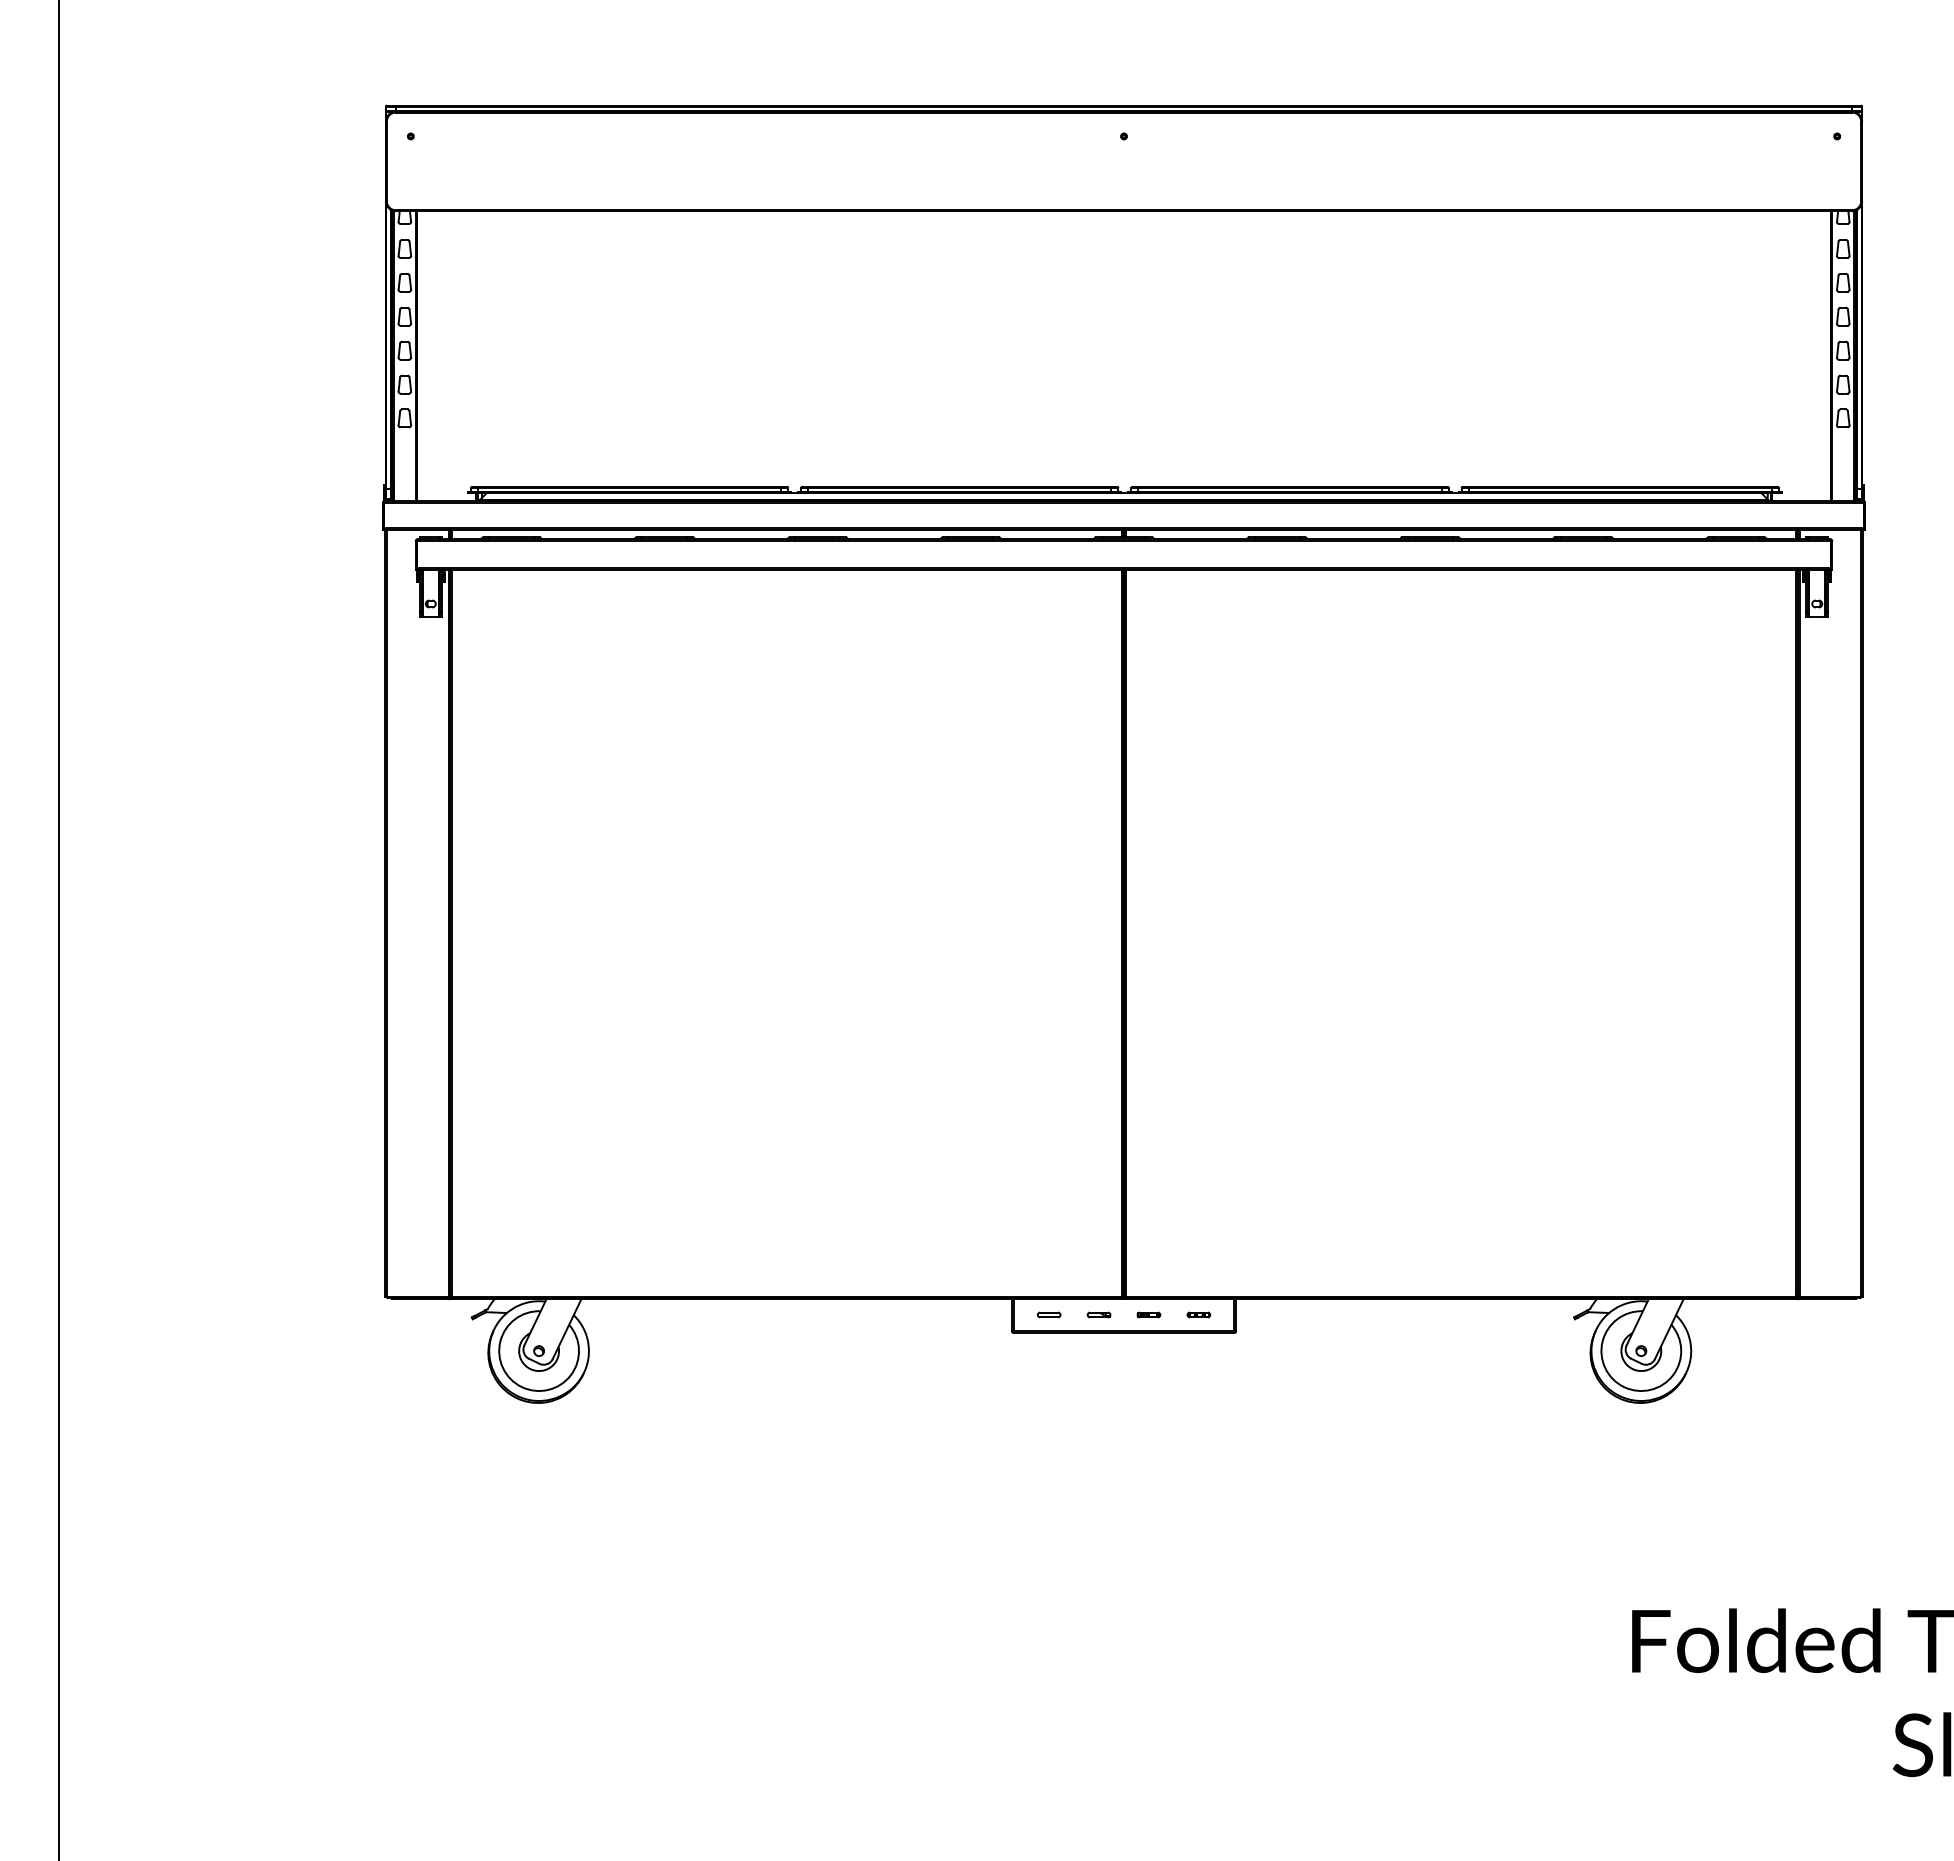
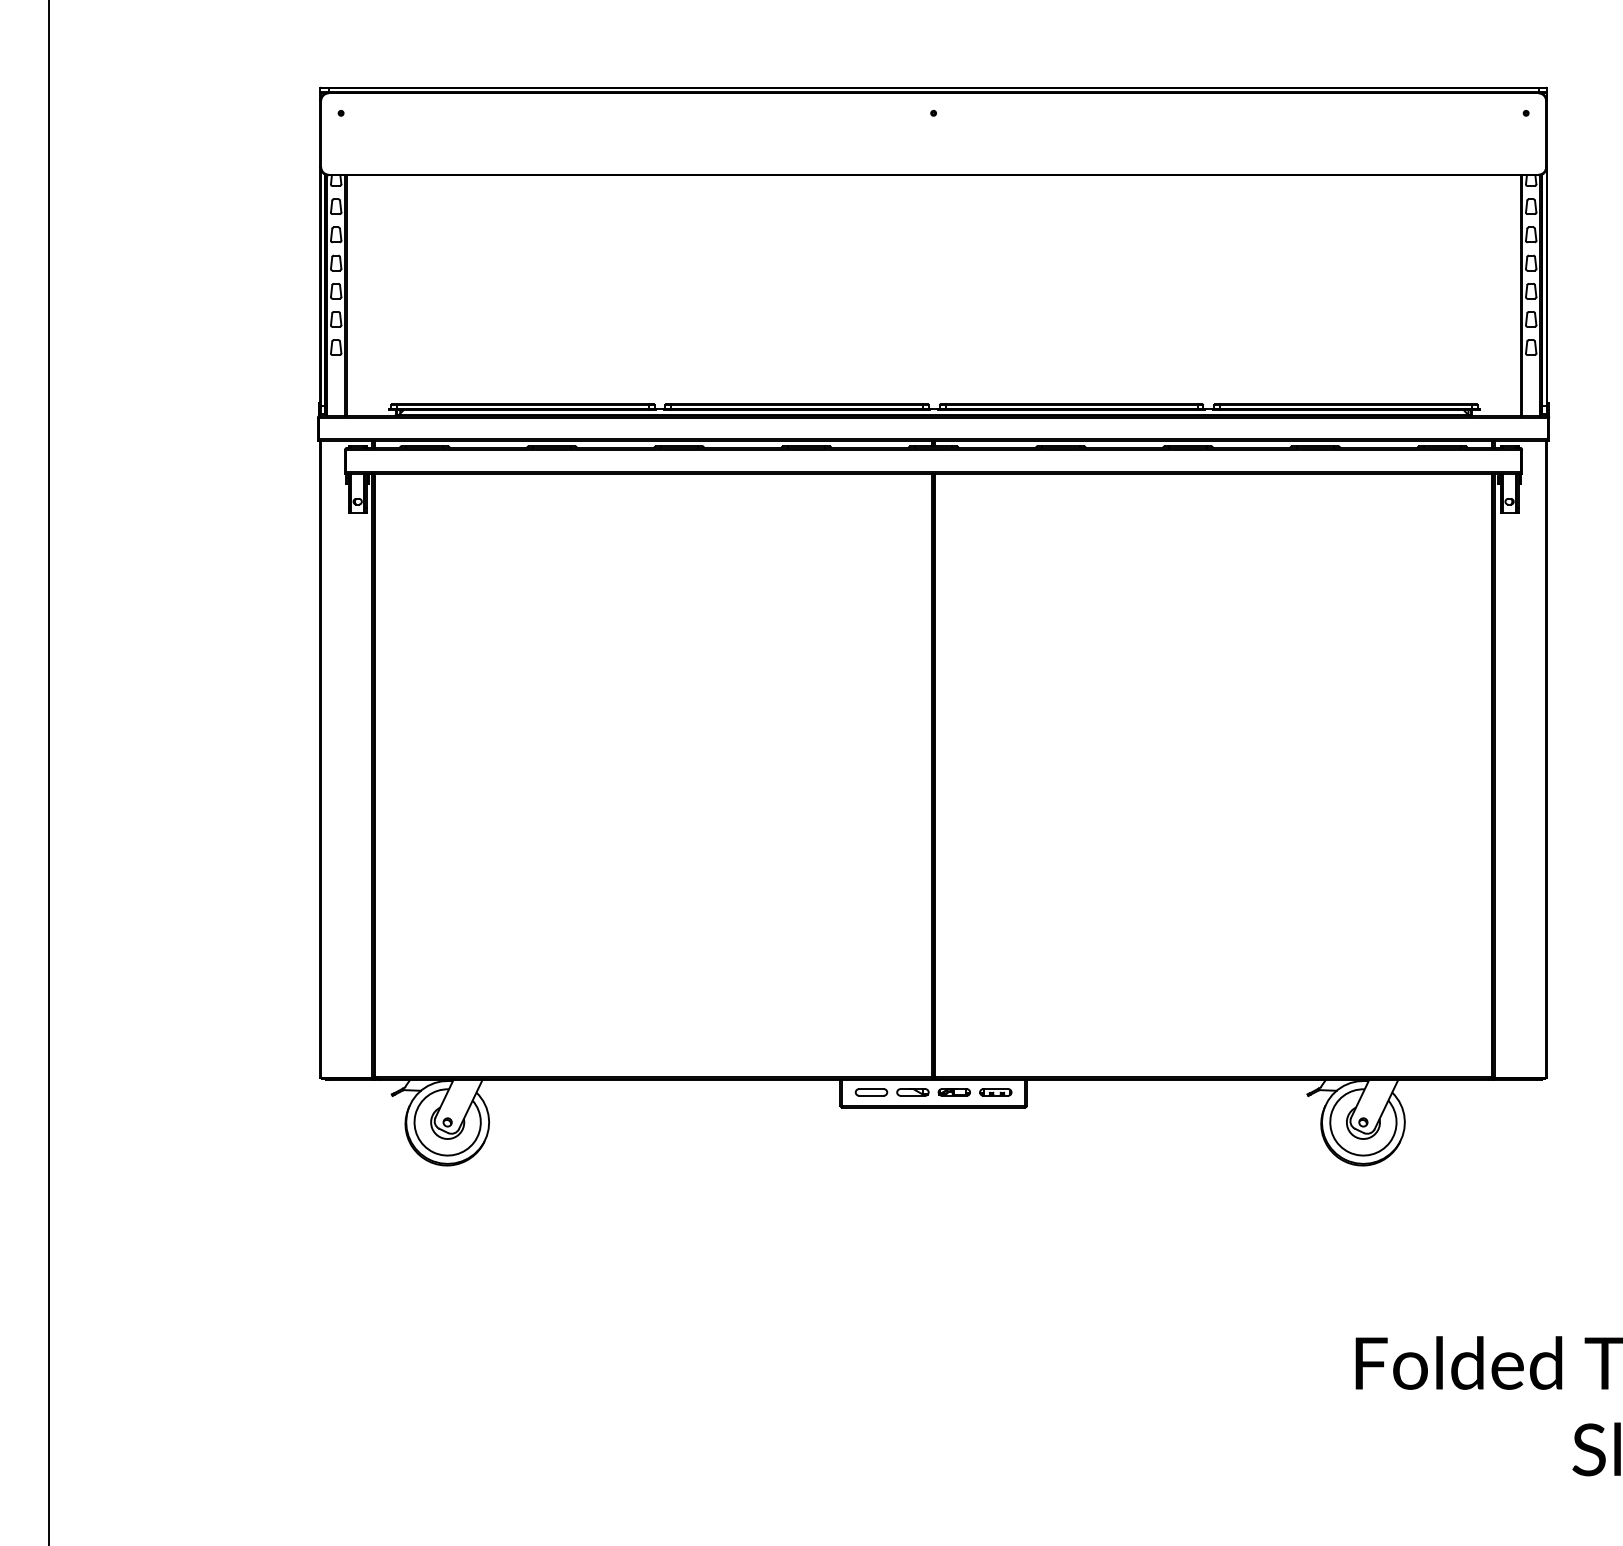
part: (1048, 1314) -> (870, 1092), size x1.67
part: (1098, 1314) -> (912, 1092), size x1.67
part: (1148, 1314) -> (953, 1092), size x1.67
part: (1198, 1314) -> (995, 1092), size x1.67

